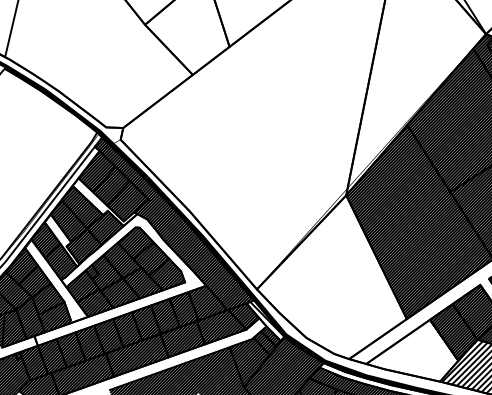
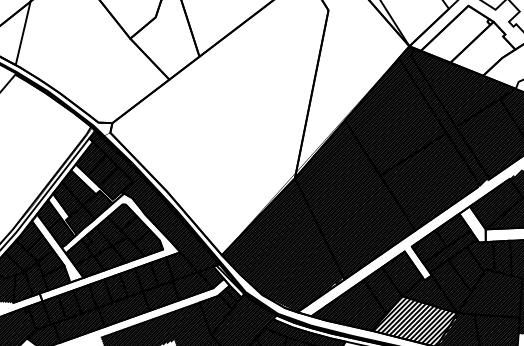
hatch: (330, 277) -> (282, 245), added
hatch: (412, 350) -> (349, 305), added

